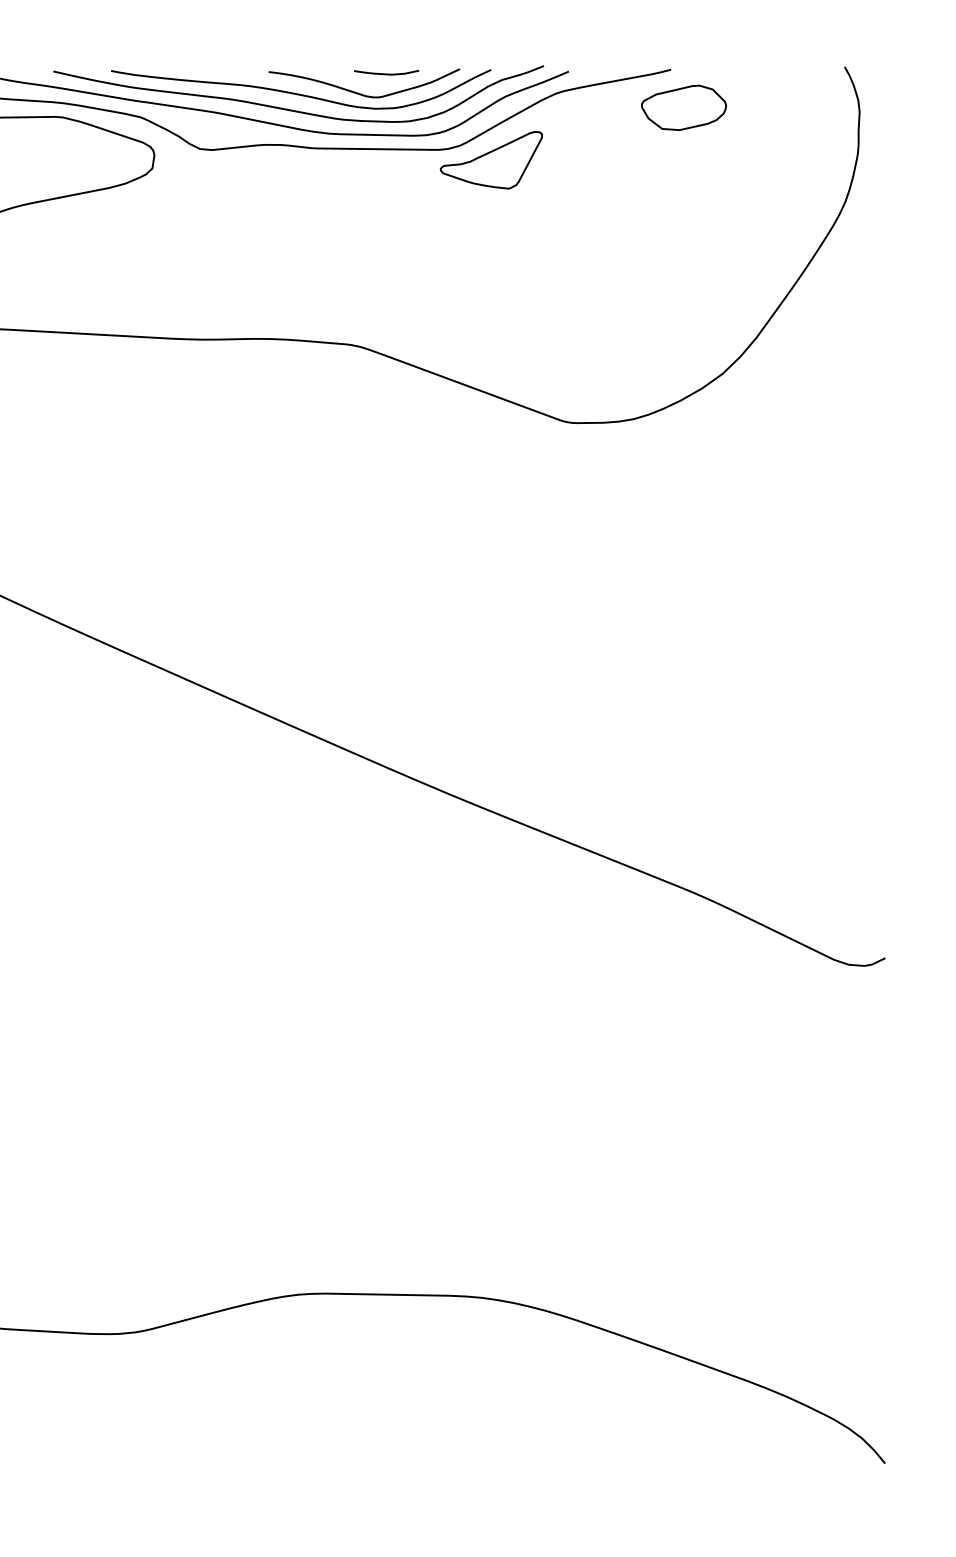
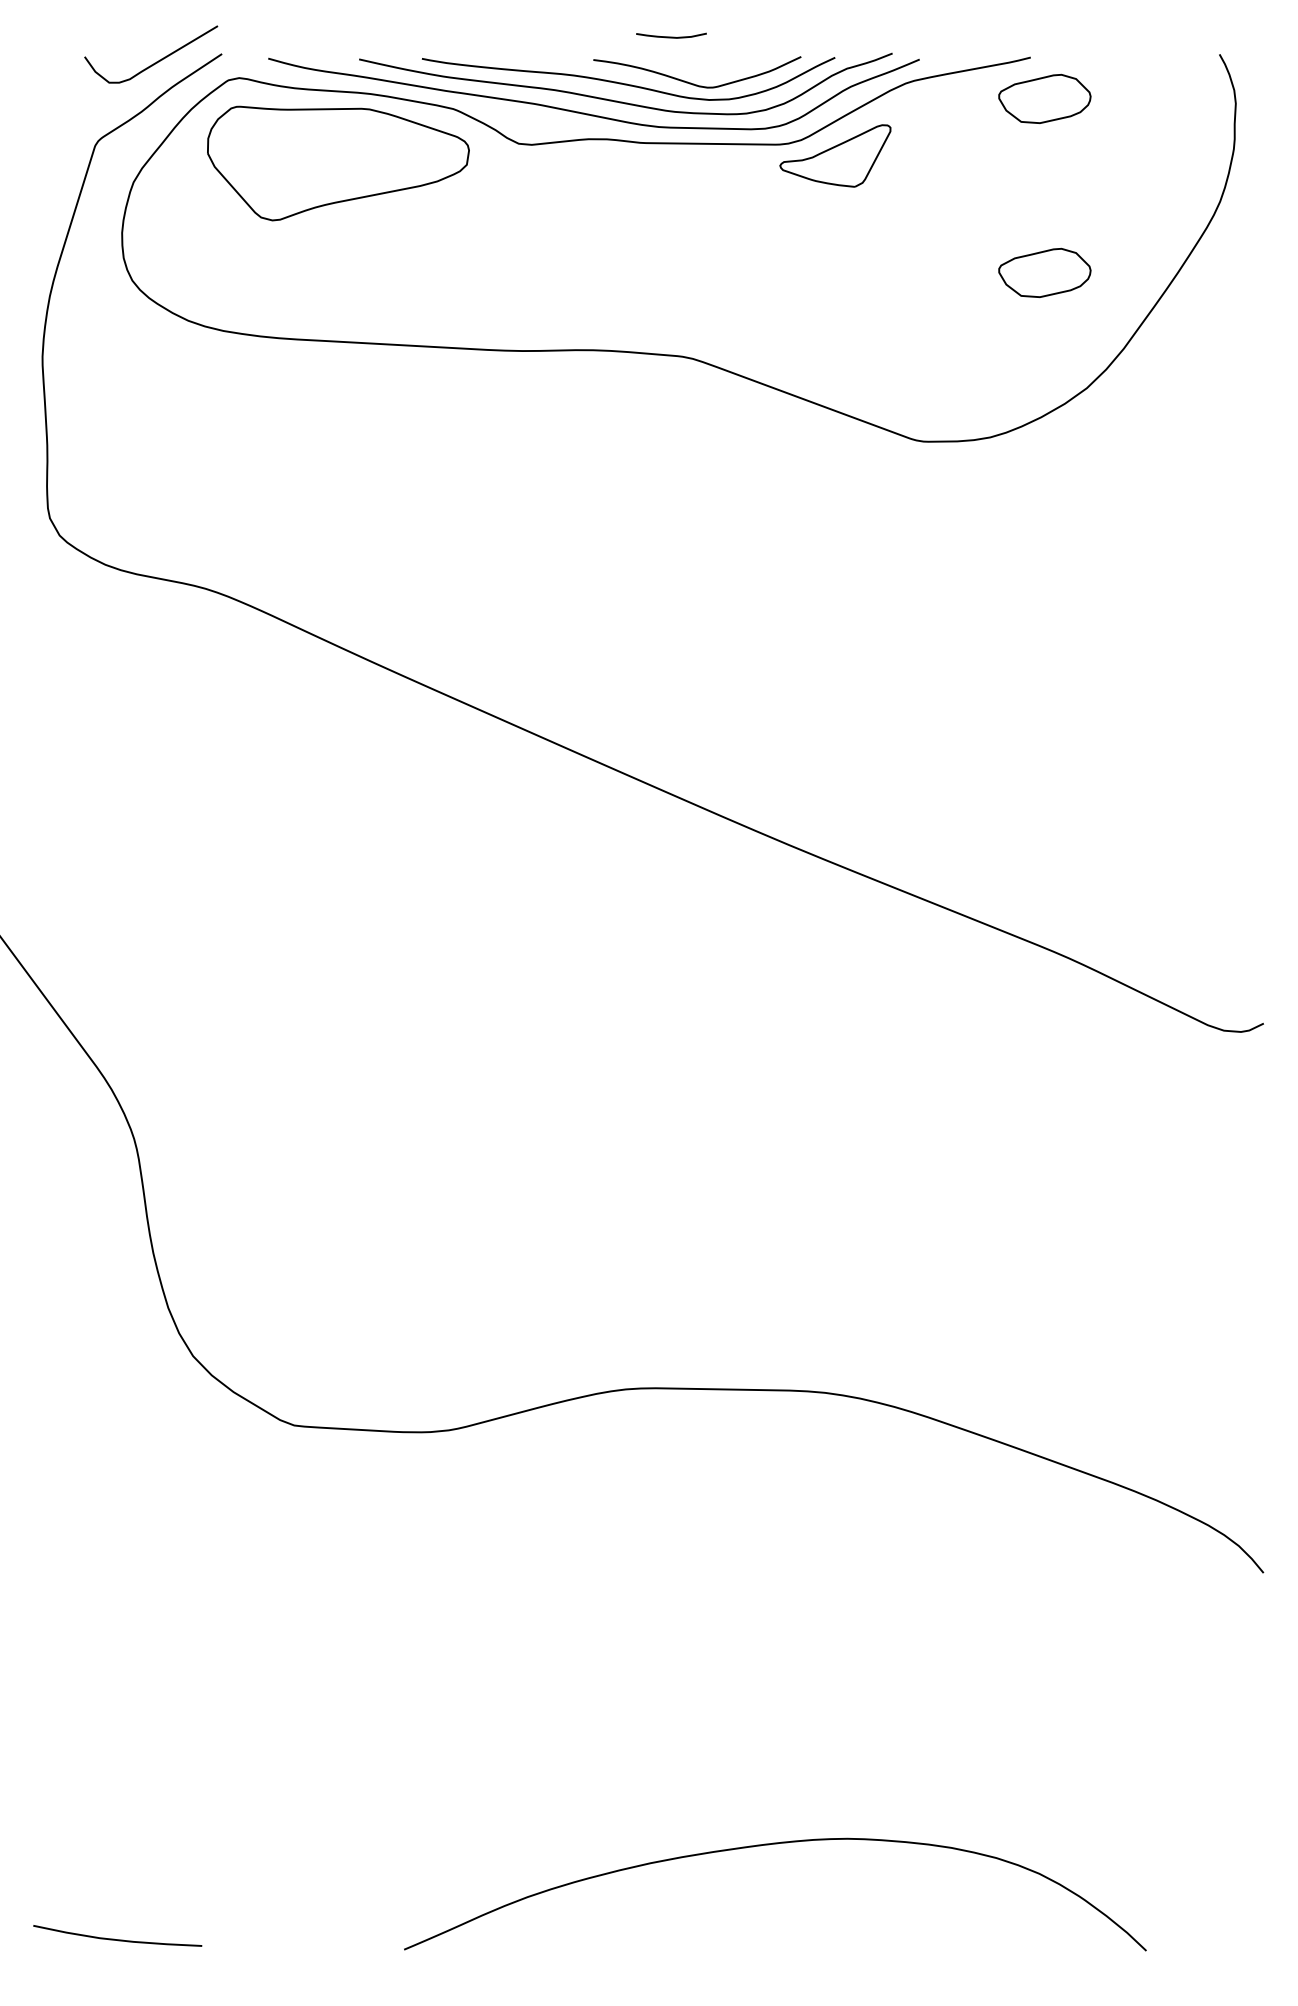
curve: (386, 73) -> (671, 36), moved
part: (683, 267) -> (1044, 272), added

